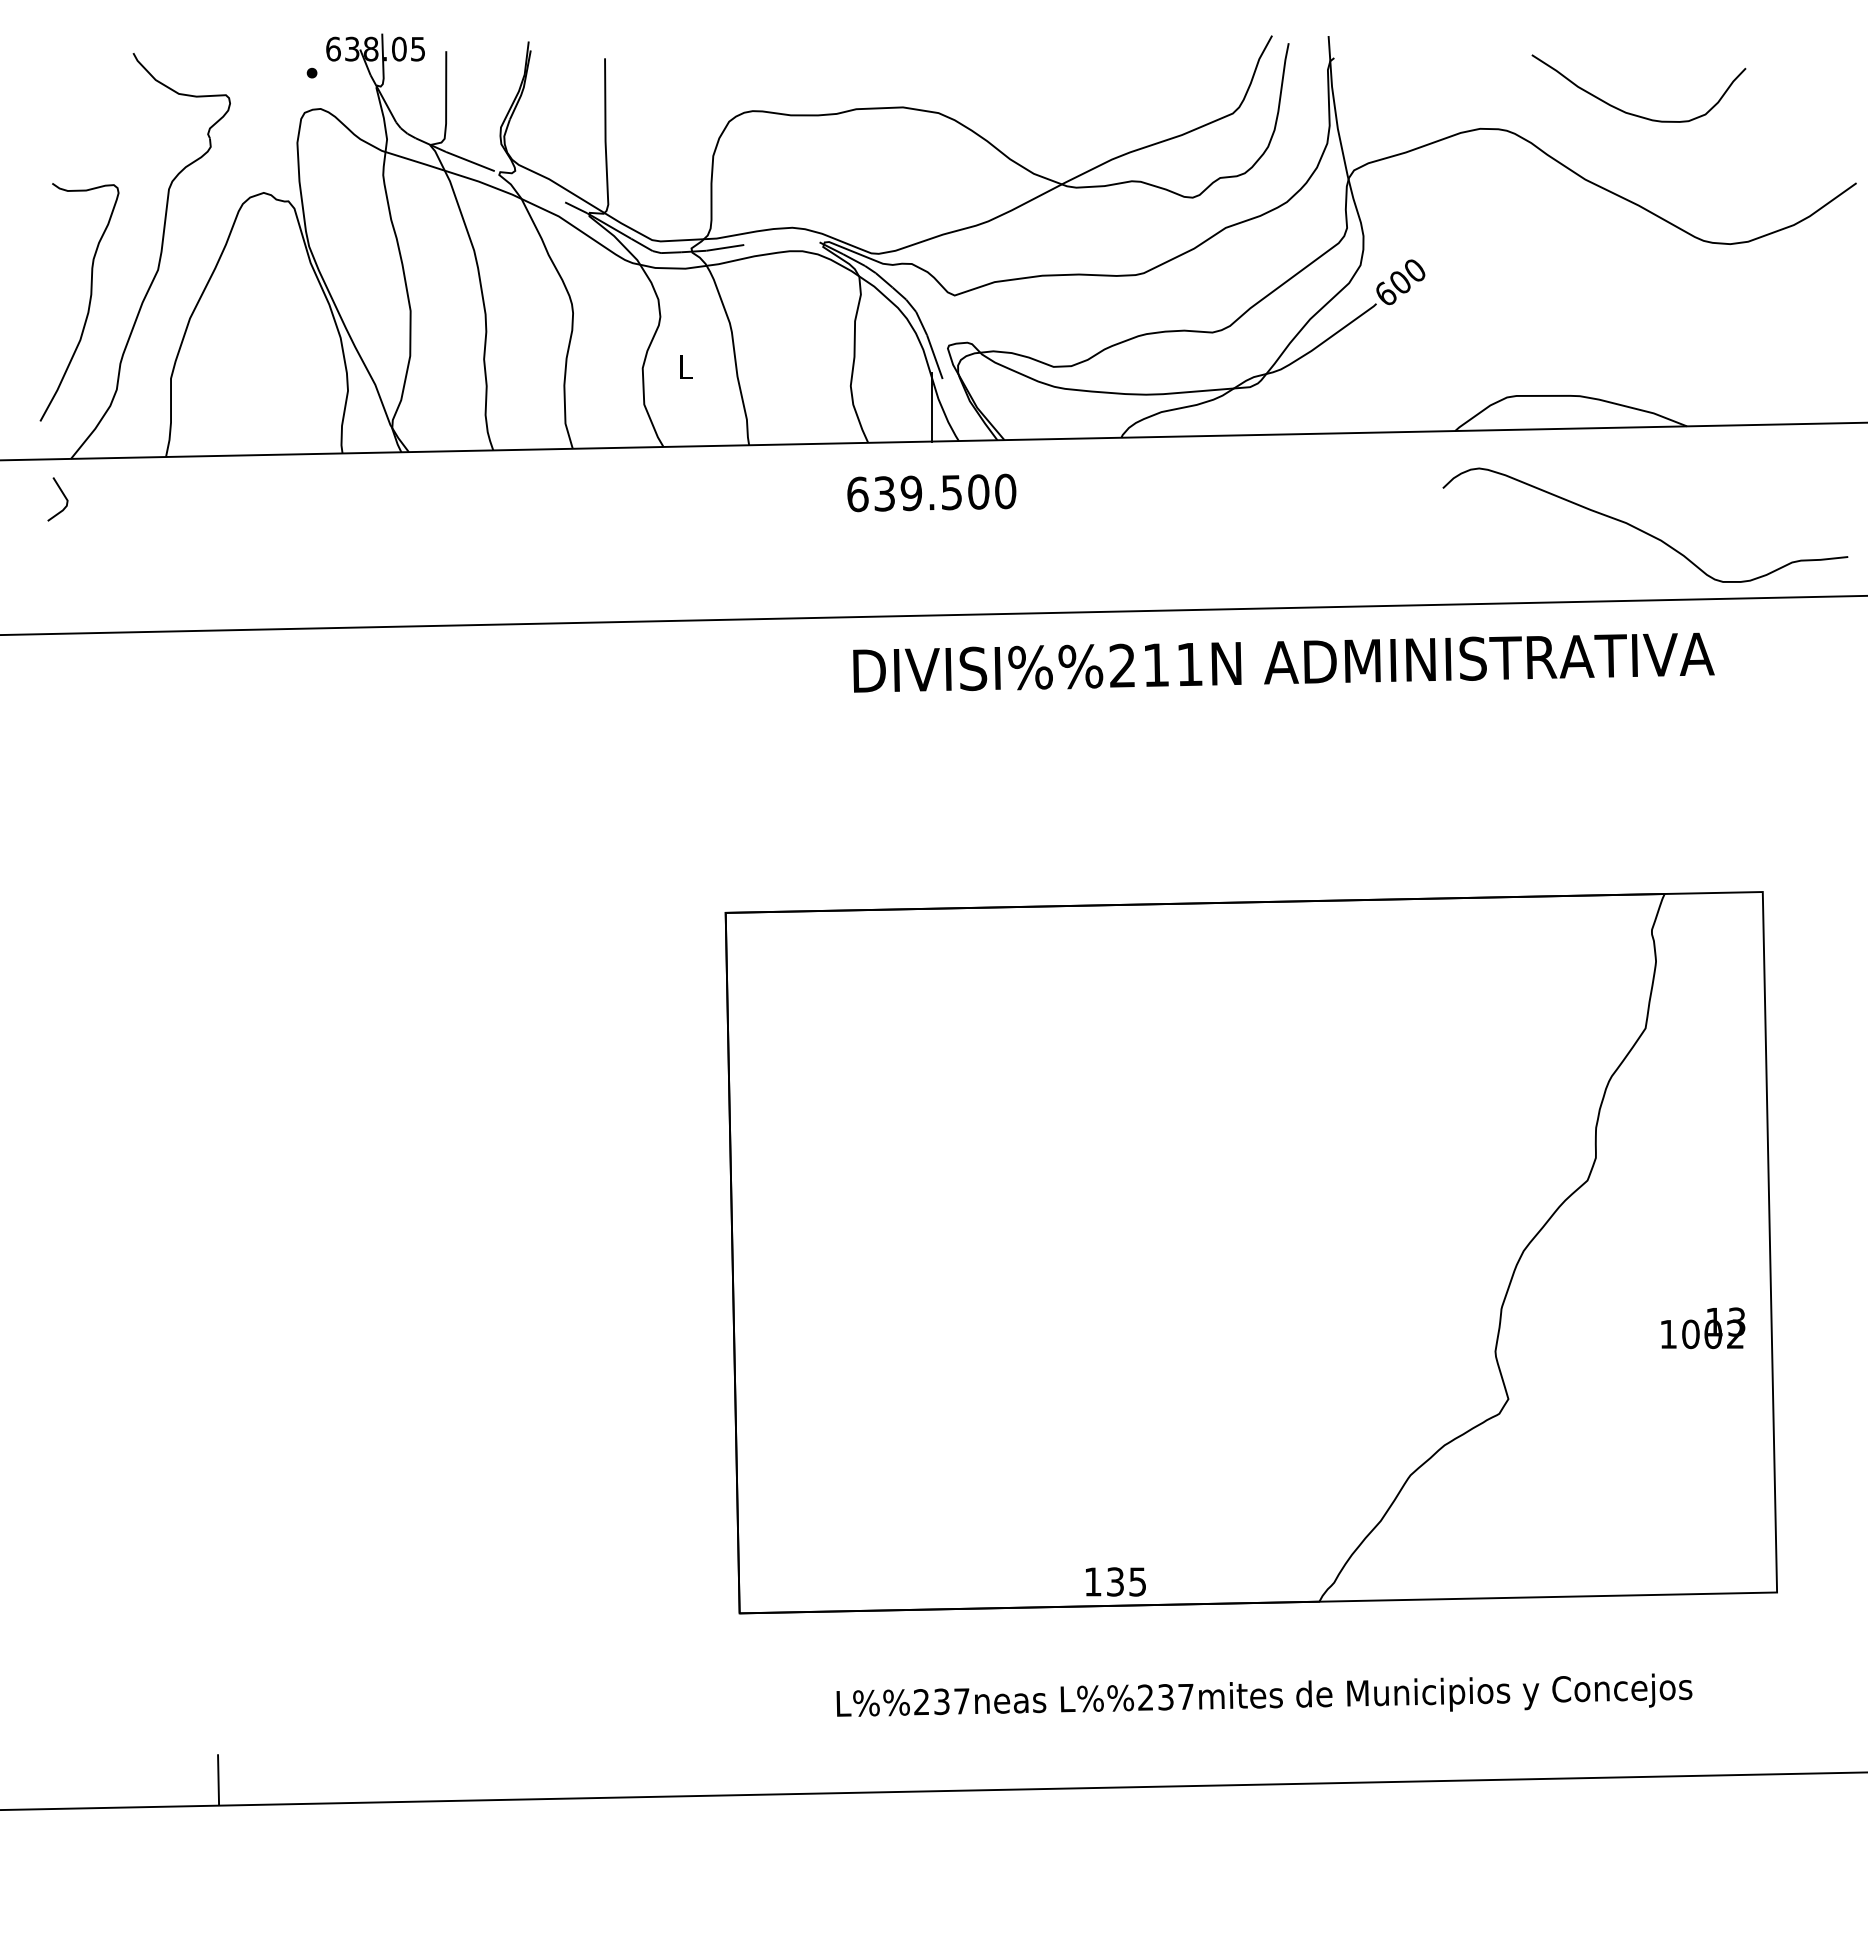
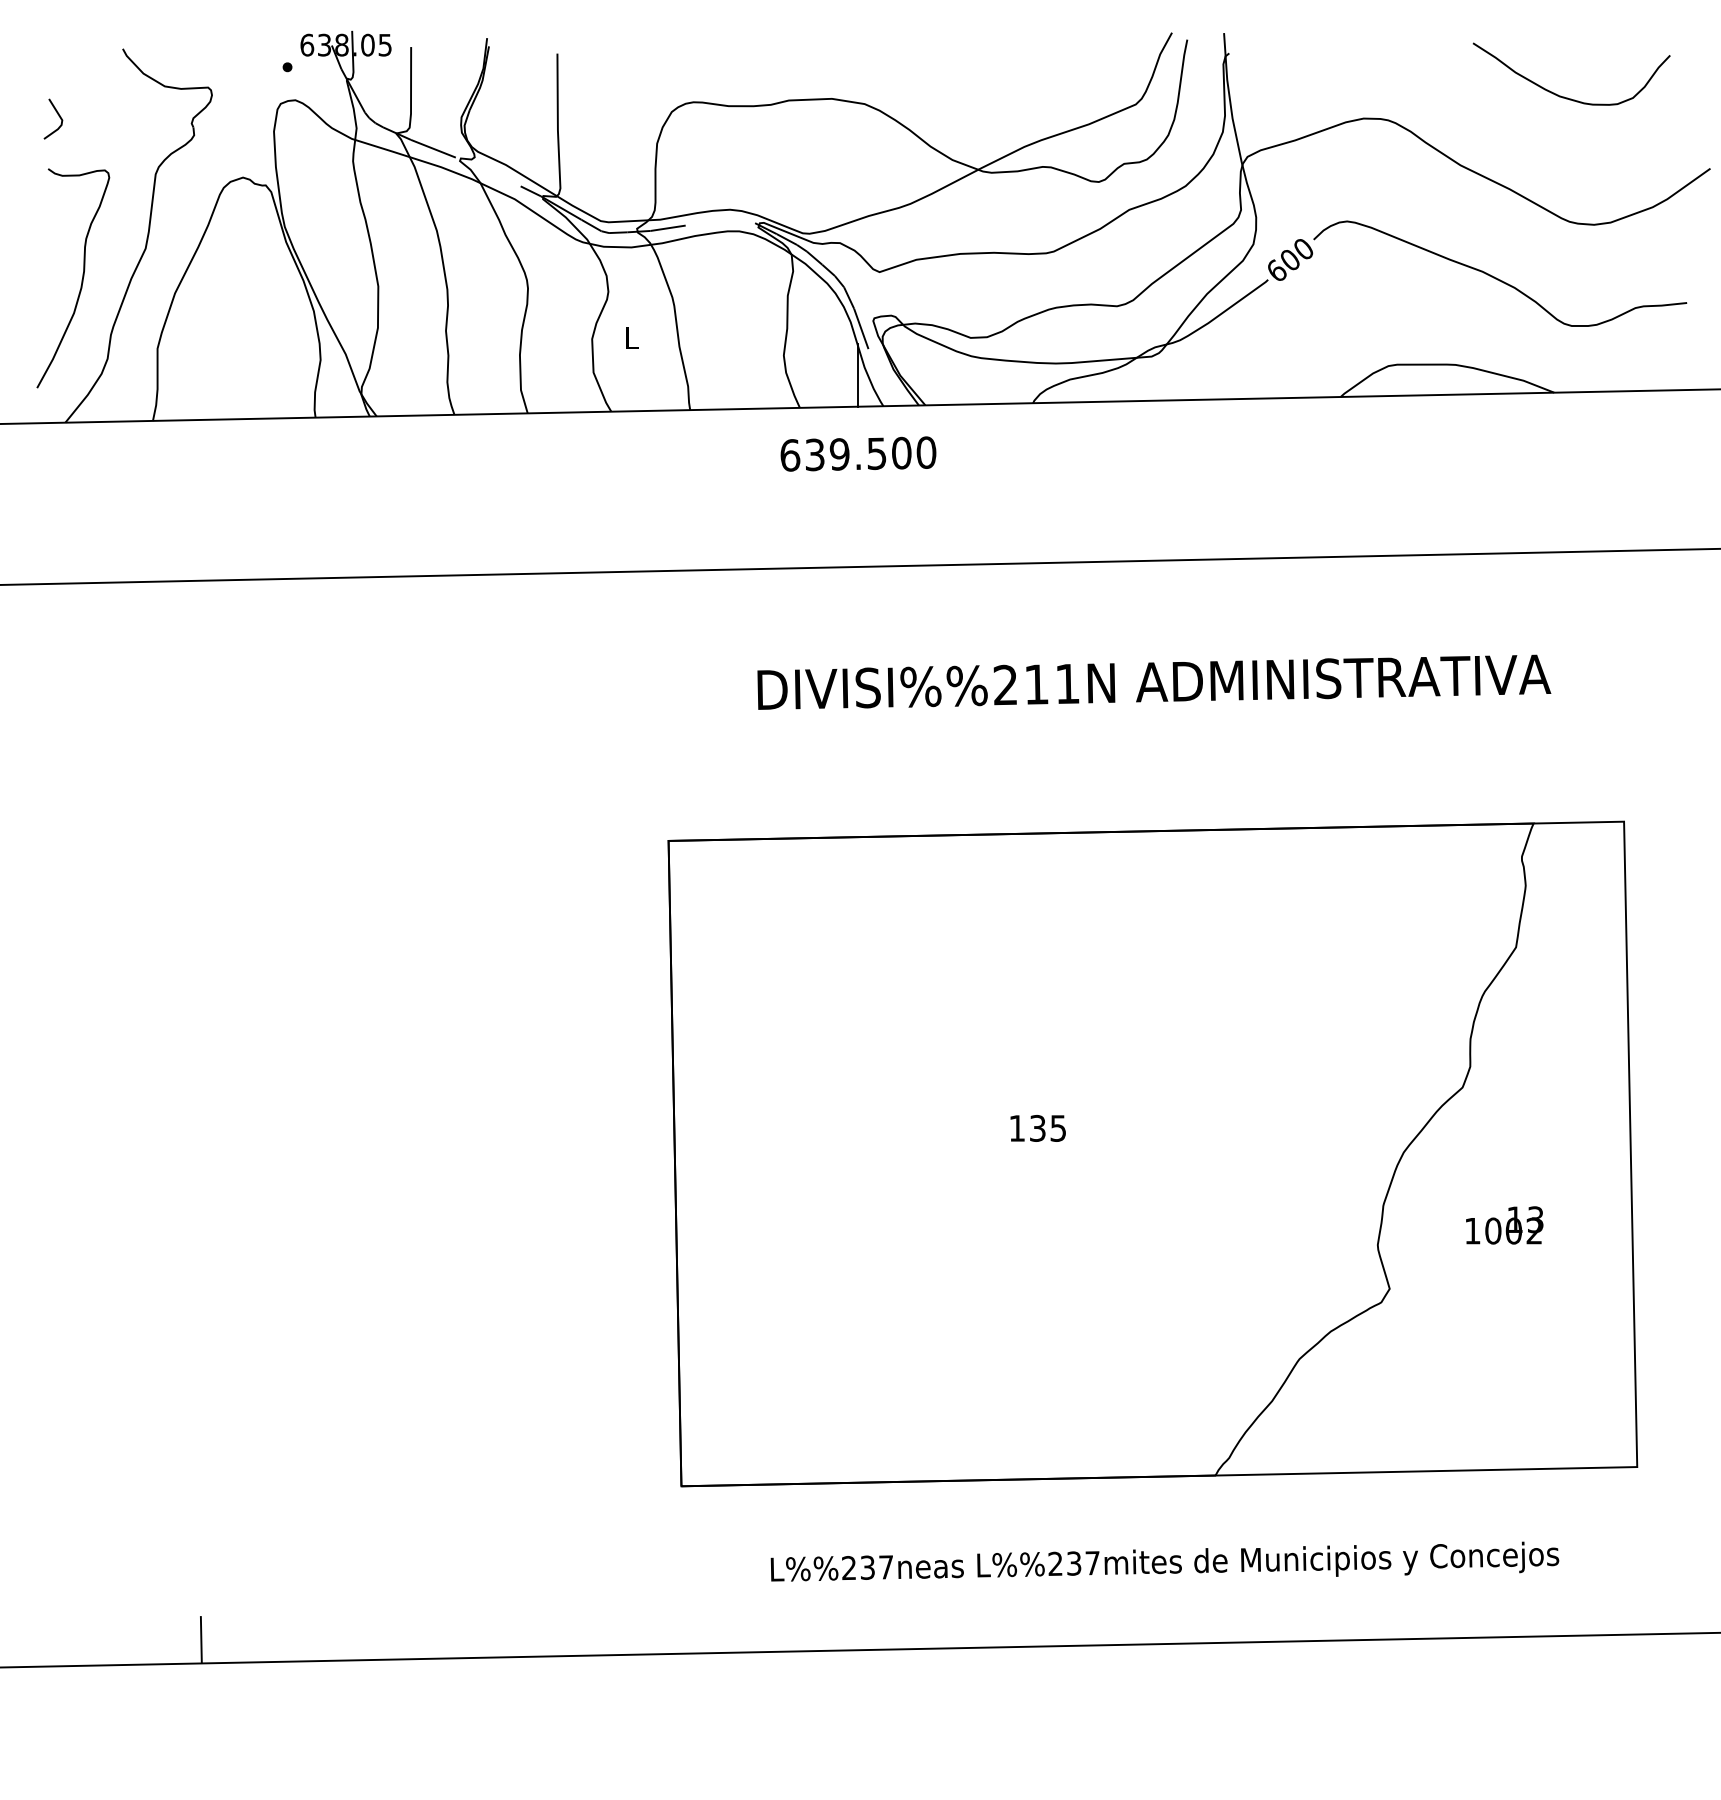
curve: (1629, 112) -> (1562, 96), moved
line: (63, 496) -> (58, 116), moved
curve: (1643, 530) -> (1498, 278), moved
text: (1283, 662) -> (1153, 682), moved
text: (1703, 1328) -> (1504, 1225), moved
text: (1115, 1581) -> (1037, 1128), moved

